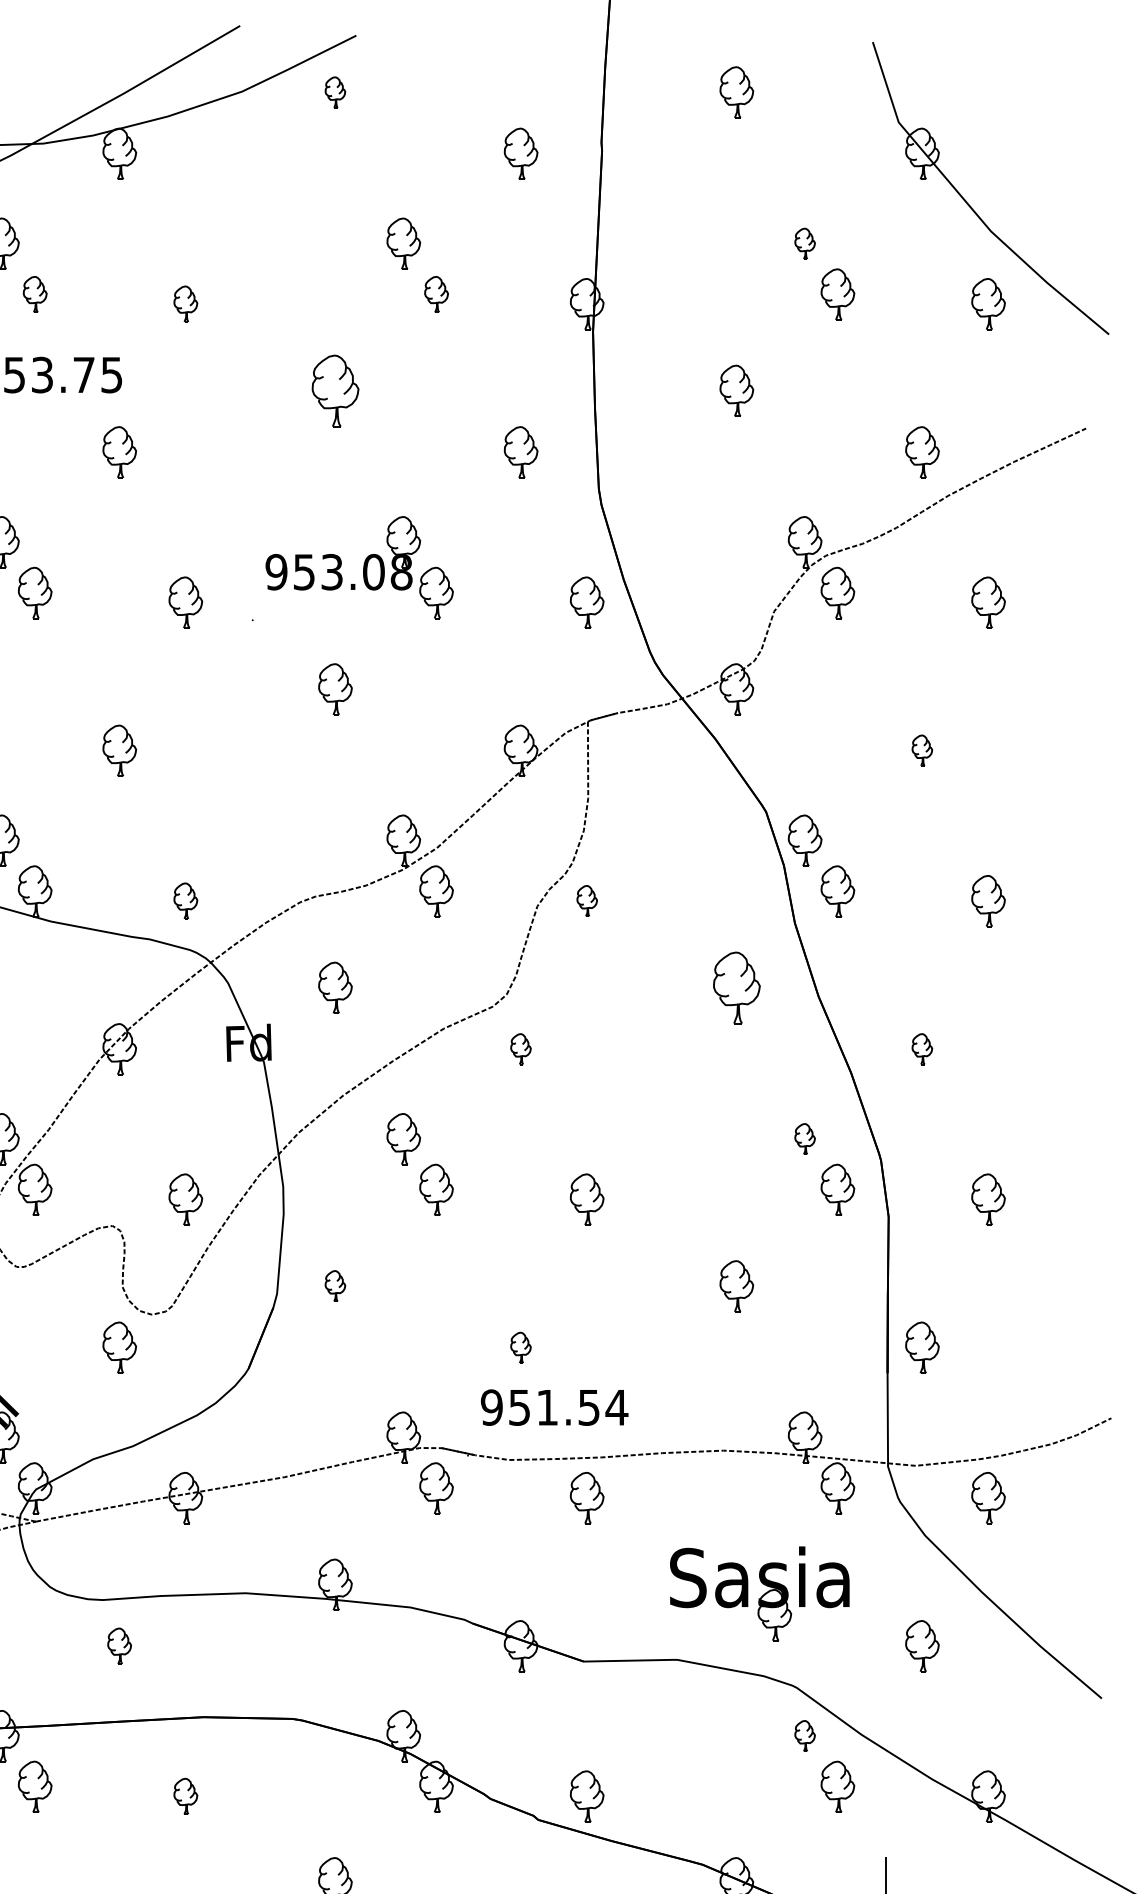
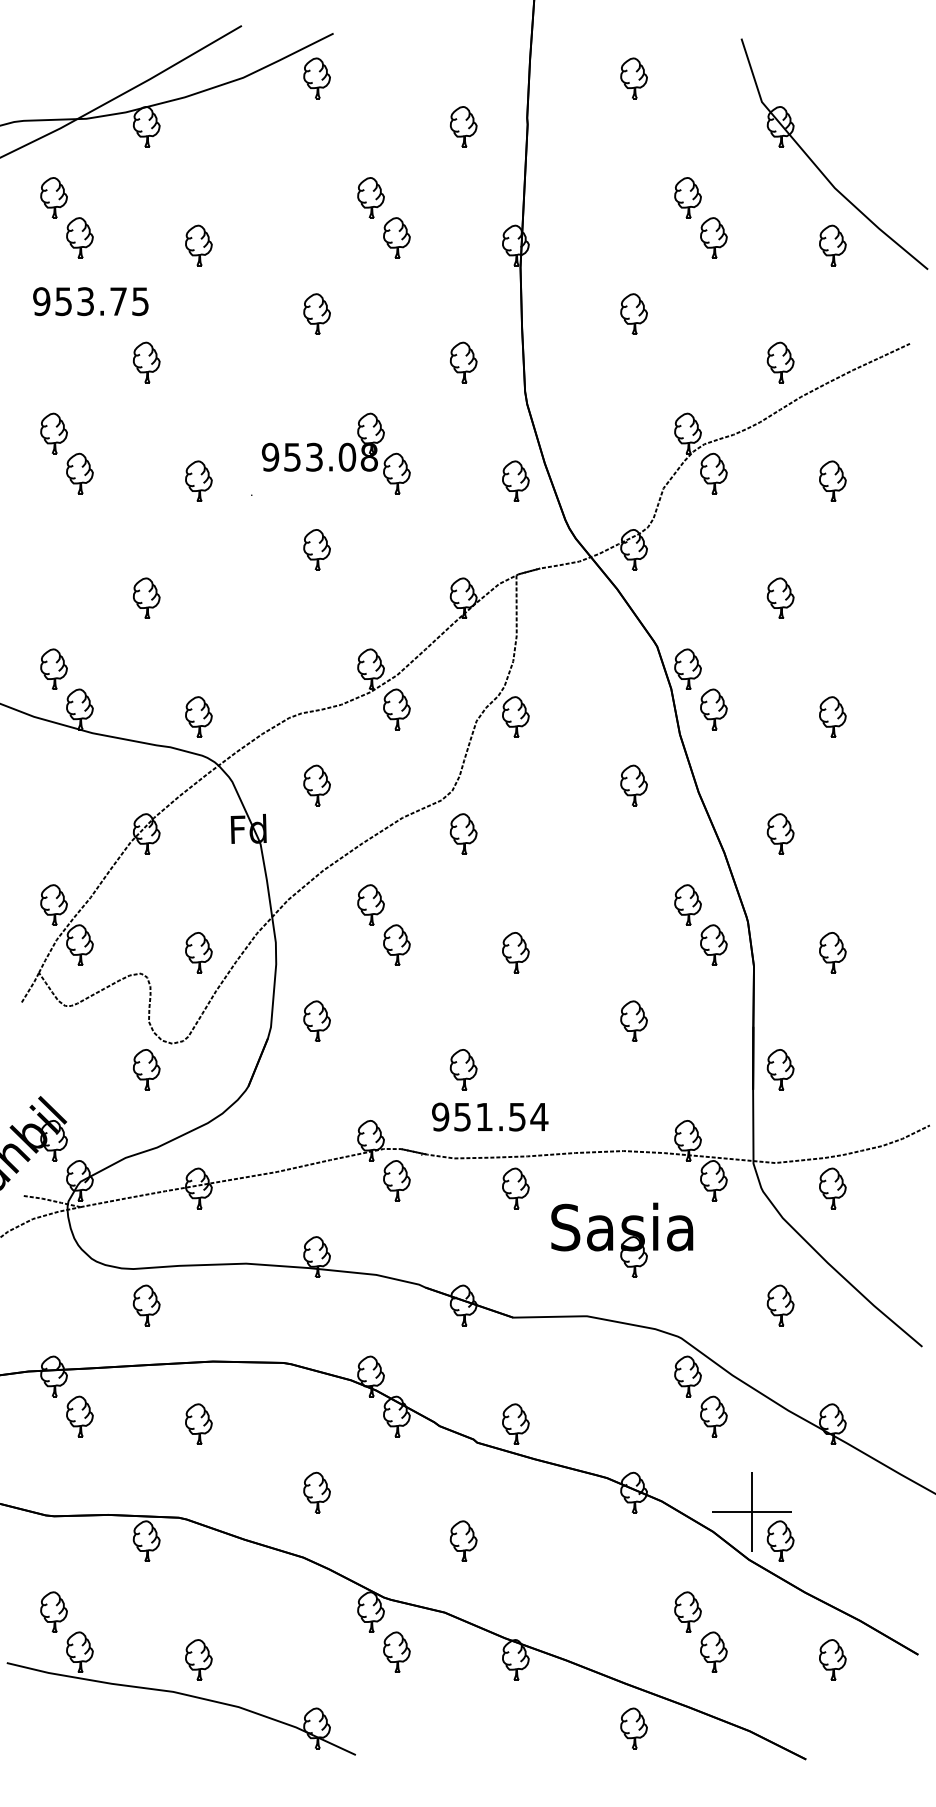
part: (334, 92) -> (316, 78), size x1.67
part: (804, 243) -> (687, 197), size x1.67
part: (34, 293) -> (79, 237), size x1.43
part: (436, 293) -> (396, 237), size x1.43
part: (185, 304) -> (198, 245), size x1.43
part: (334, 390) -> (316, 313), size x0.71
part: (922, 749) -> (780, 597), size x1.67
part: (185, 900) -> (198, 716), size x1.43
part: (586, 900) -> (515, 716), size x1.67
part: (736, 987) -> (633, 785), size x0.71
part: (520, 1048) -> (463, 833), size x1.67
part: (922, 1048) -> (780, 833), size x1.67
part: (804, 1138) -> (687, 904), size x1.67
part: (334, 1285) -> (316, 1020), size x1.67
part: (520, 1347) -> (463, 1069), size x1.67
part: (760, 1593) -> (622, 1239), moved
part: (119, 1646) -> (146, 1305), size x1.43
part: (804, 1736) -> (687, 1376), size x1.67
part: (185, 1795) -> (198, 1423), size x1.43

